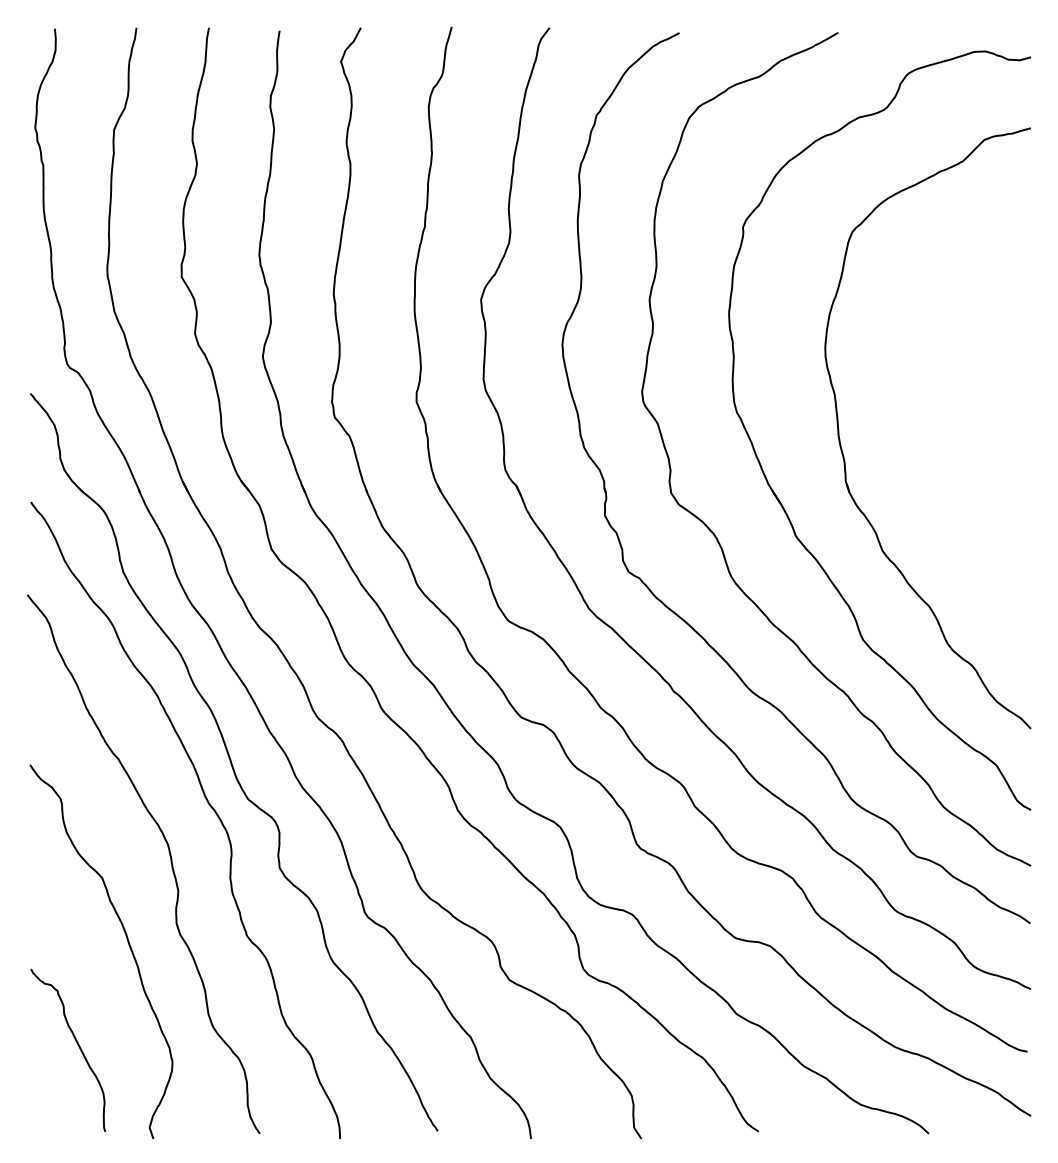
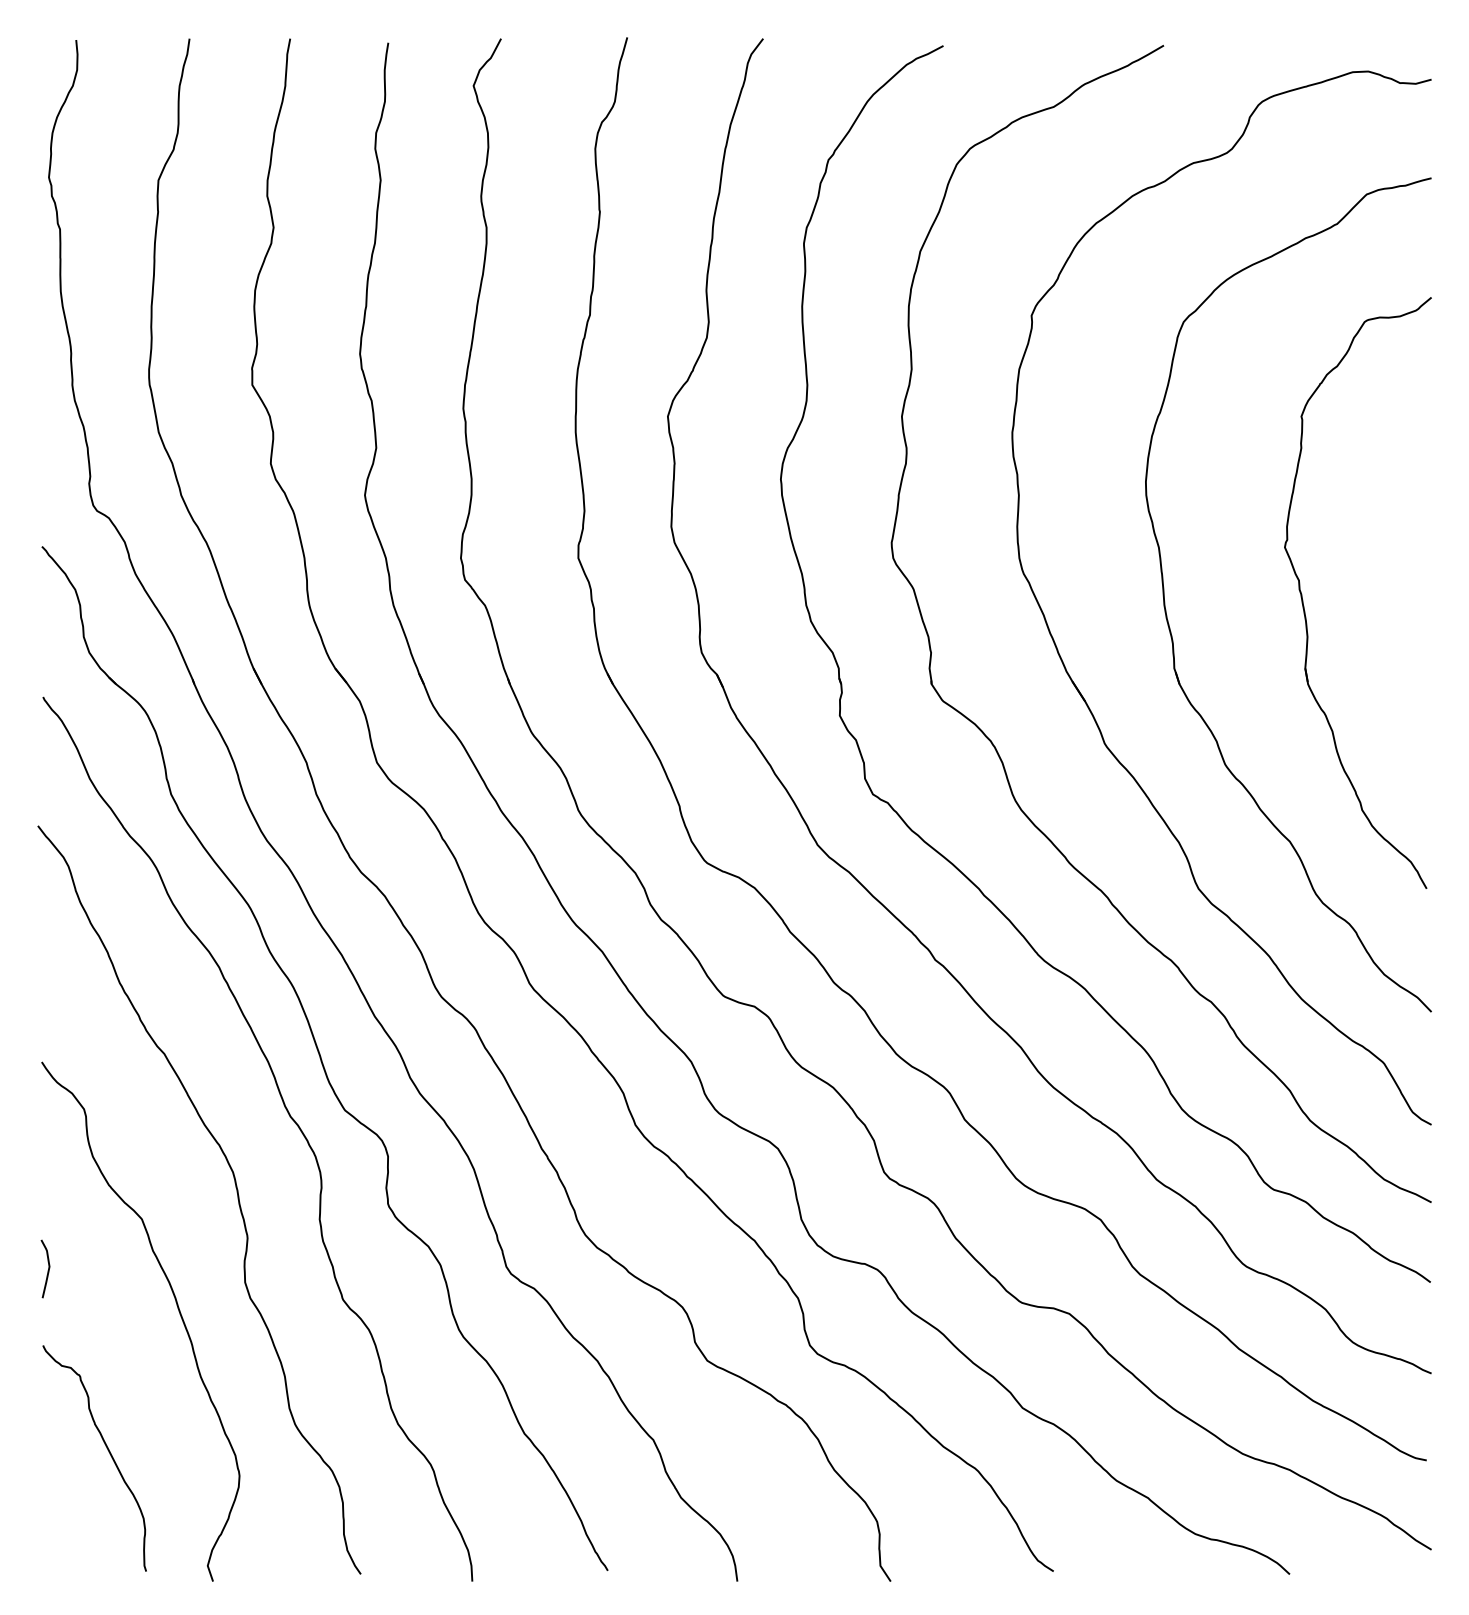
part: (938, 432) -> (1303, 600), added
curve: (34, 914) -> (47, 1270), added

